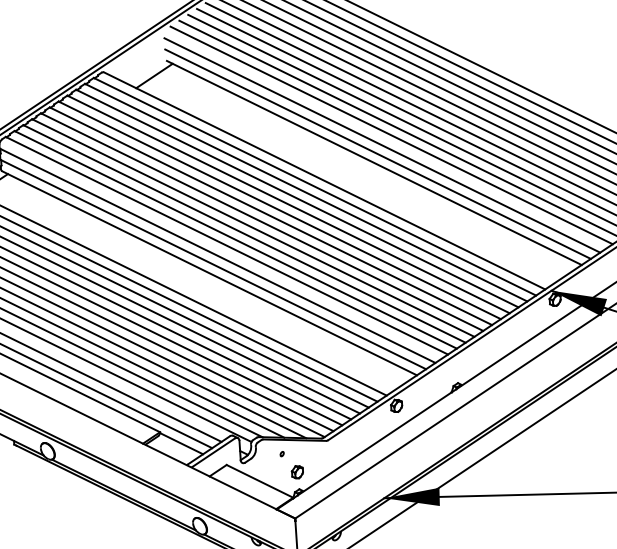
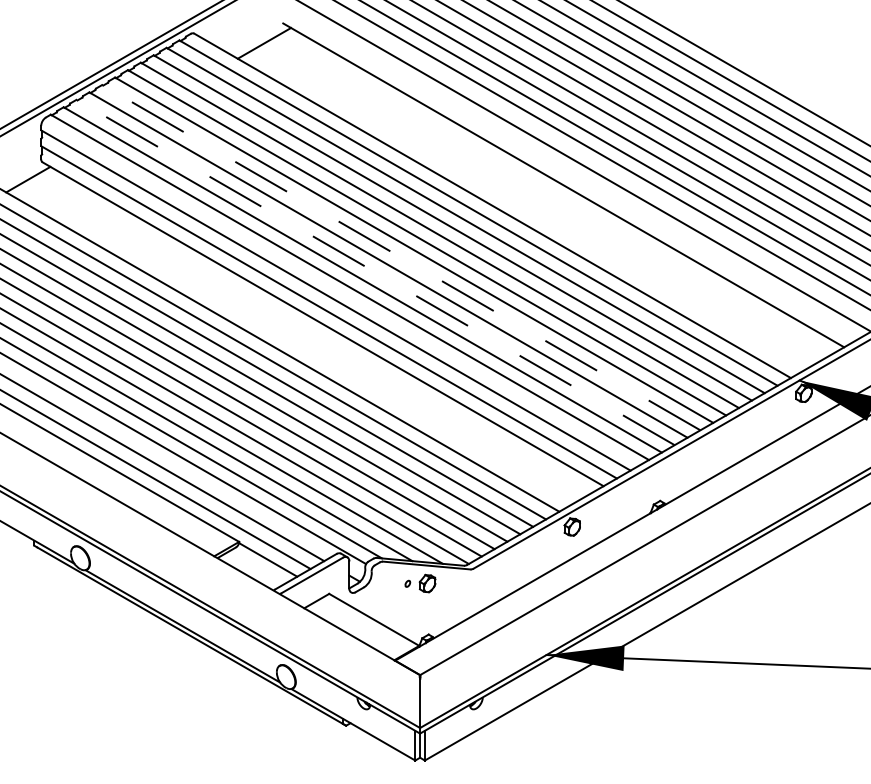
line: (377, 154) -> (569, 173), removed
line: (261, 222) -> (400, 257), solid -> dashed
line: (244, 233) -> (375, 272), solid -> dashed
part: (297, 472) -> (427, 583), moved

